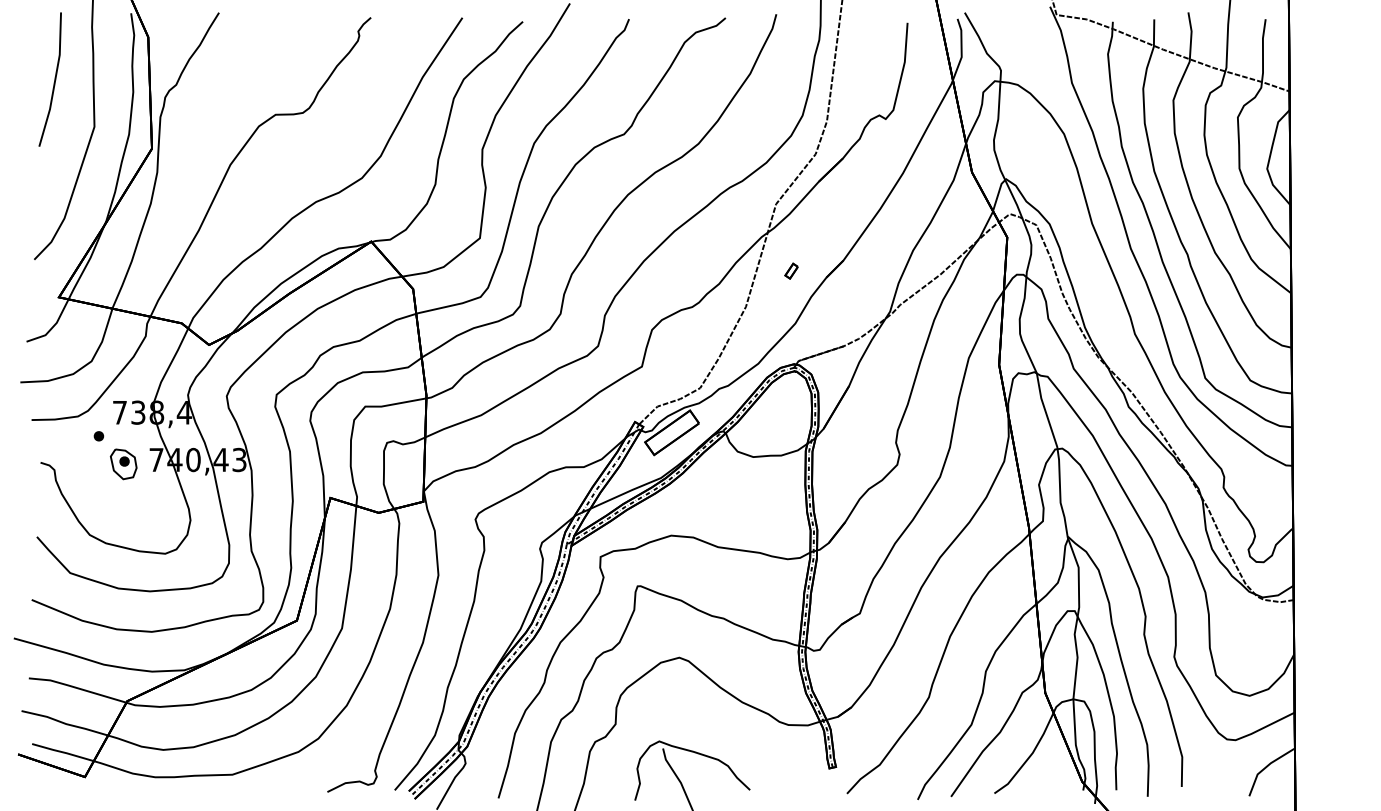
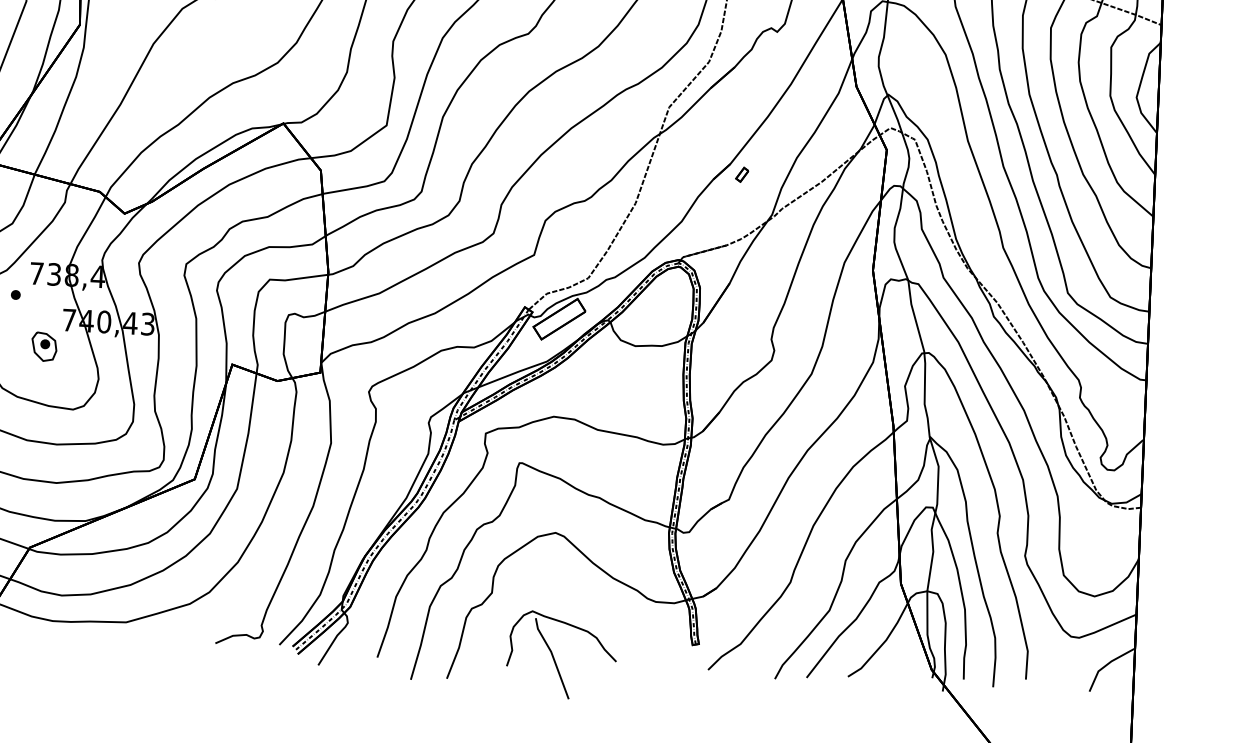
part: (791, 270) -> (742, 174), moved
part: (123, 464) -> (44, 347), moved

